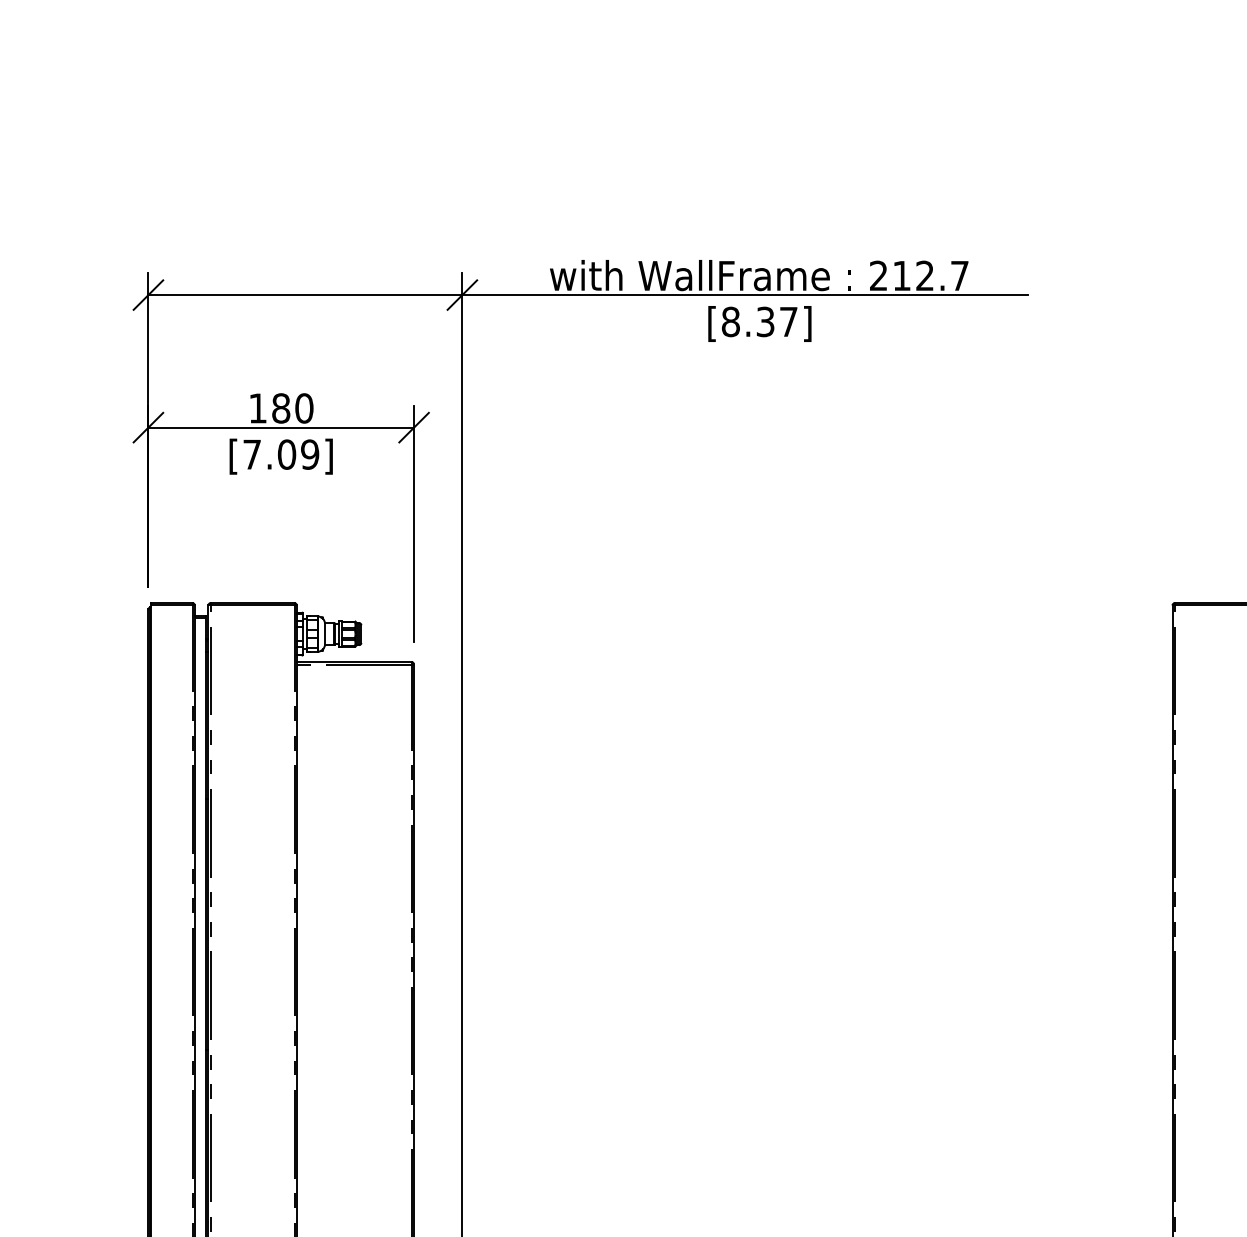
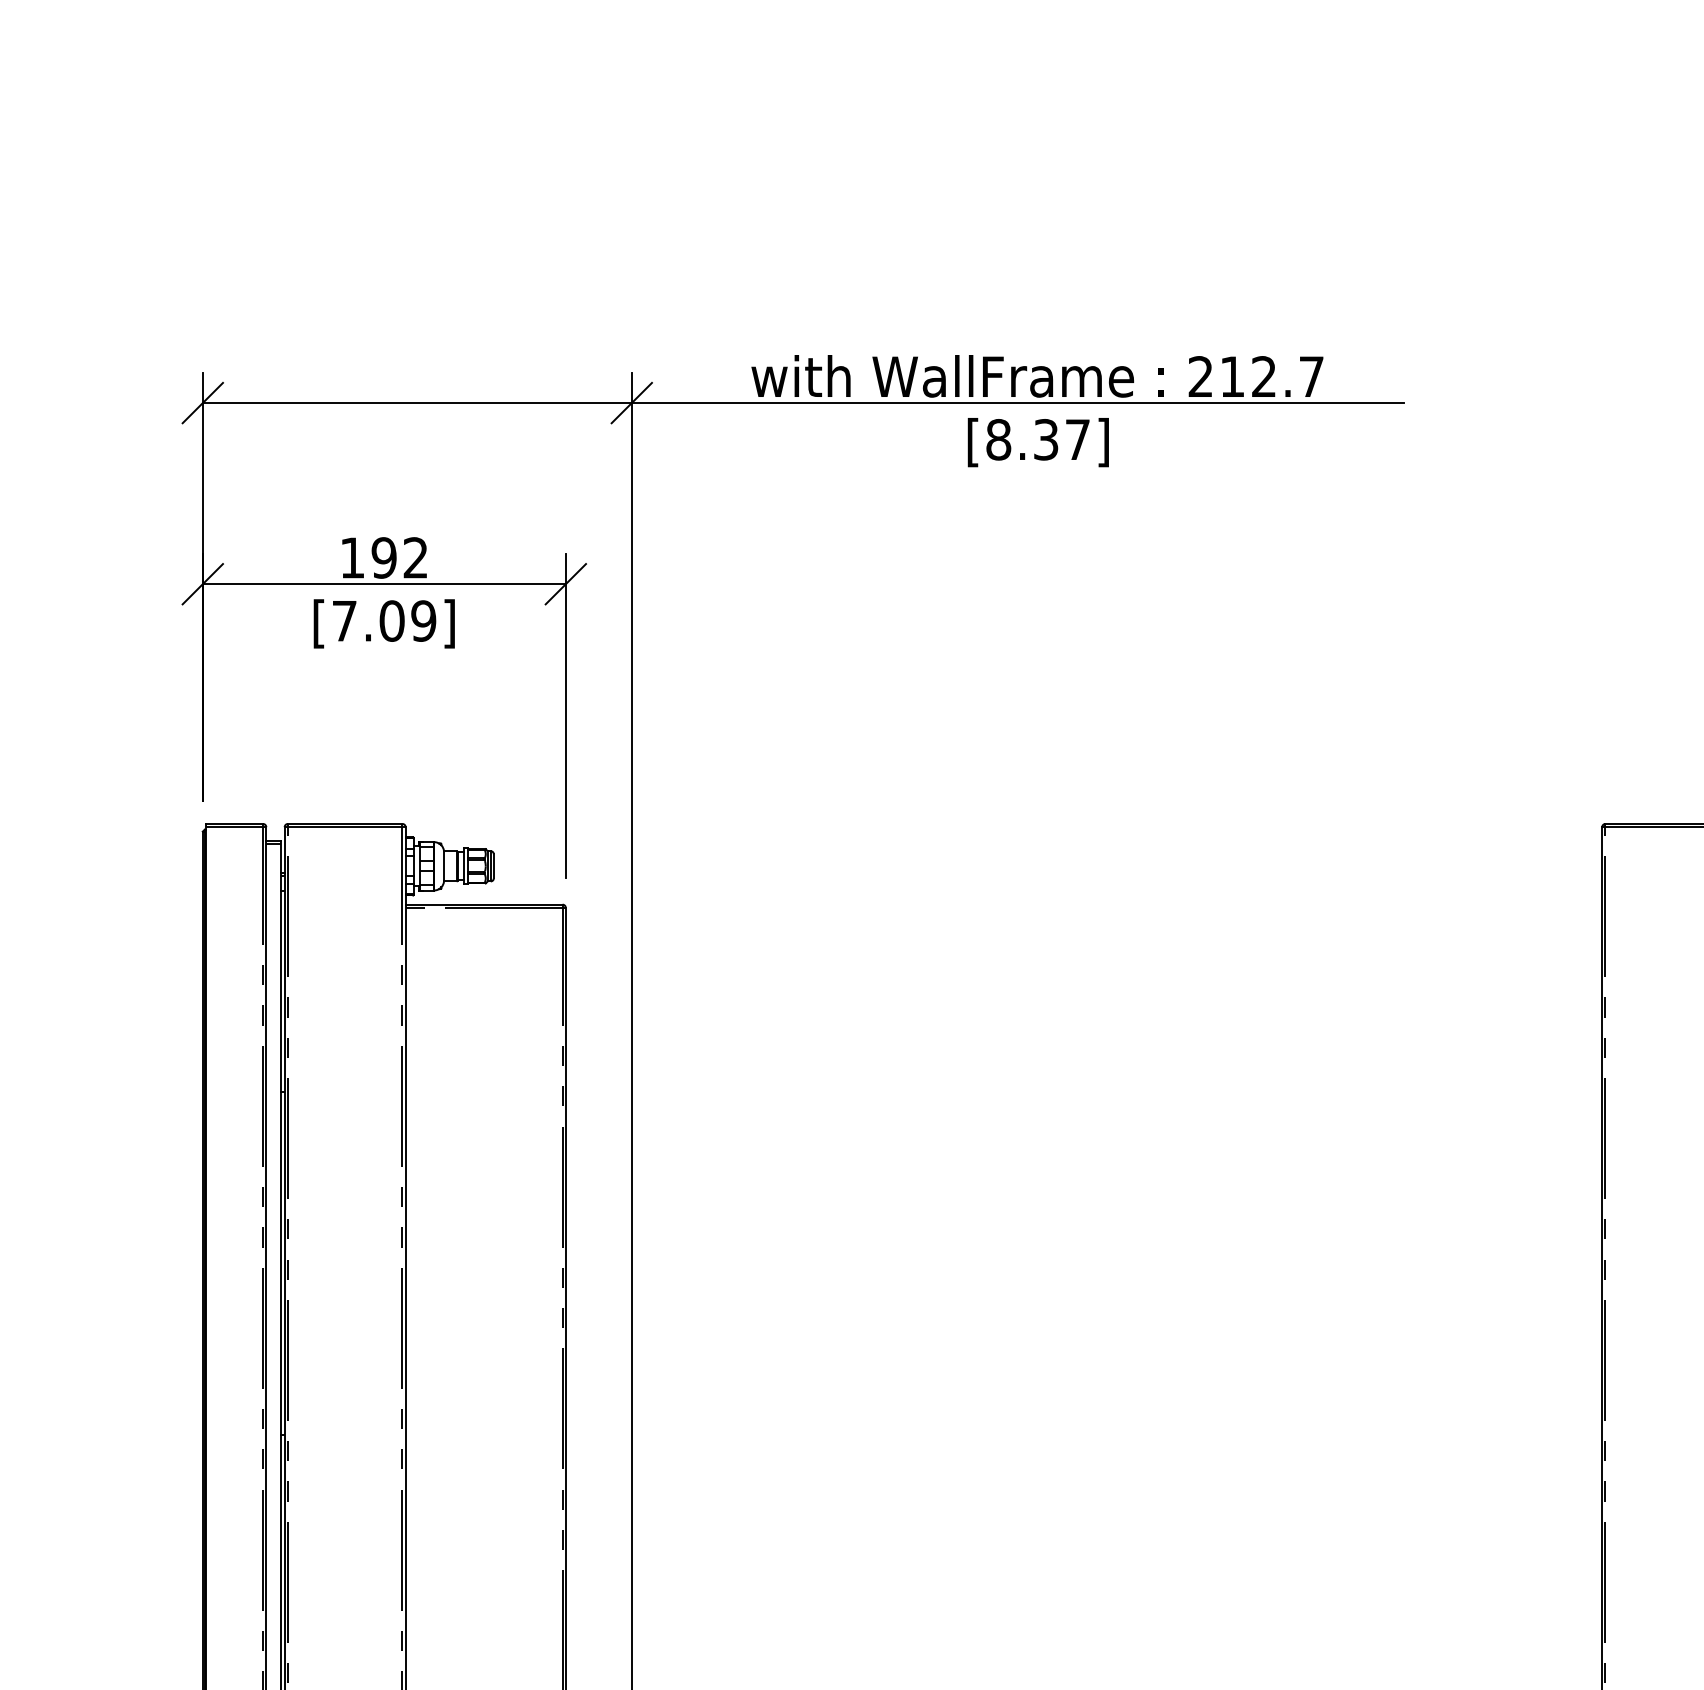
text: (292, 408) -> (399, 558), 180 -> 192

